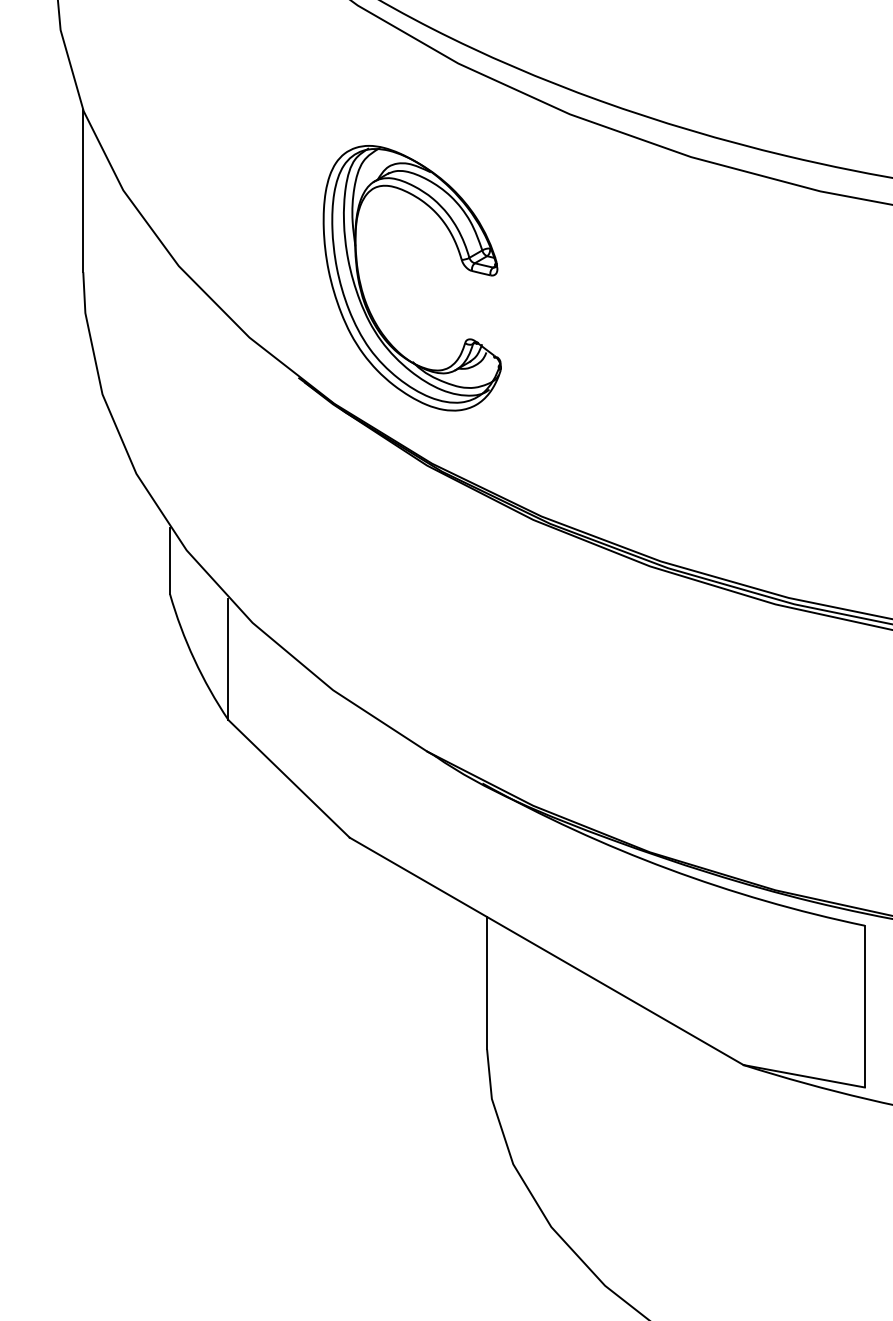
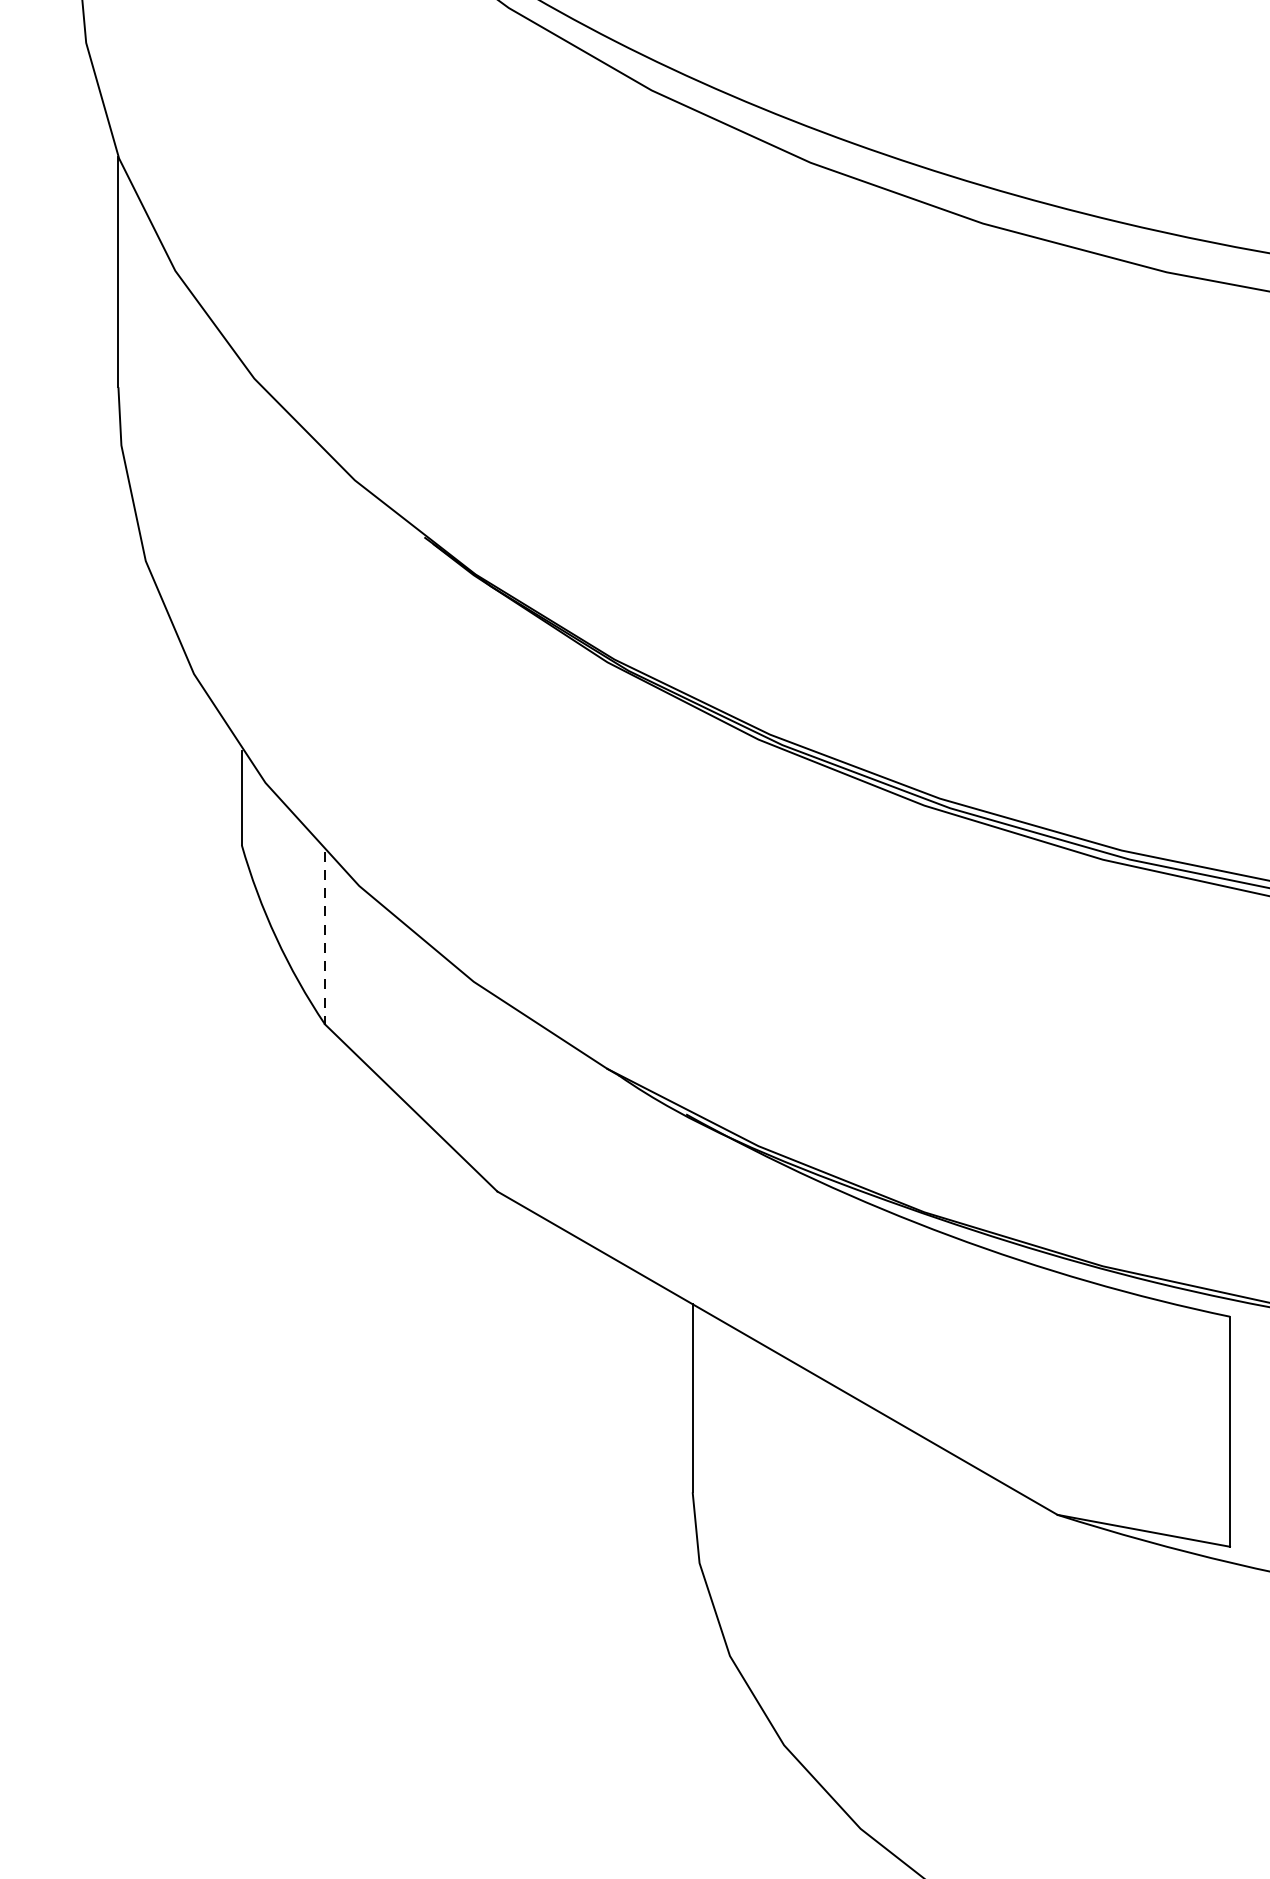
part: (364, 294) -> (518, 418), removed
line: (228, 659) -> (324, 938), solid -> dashed

